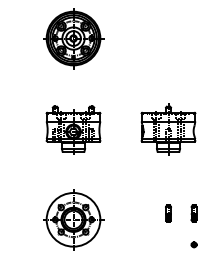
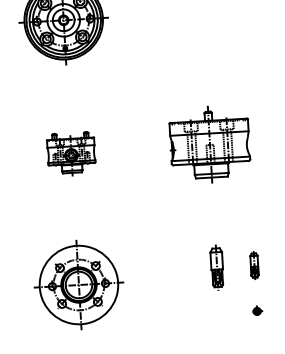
part: (73, 129) -> (71, 153), size x0.6
part: (168, 213) -> (217, 267), size x1.6

